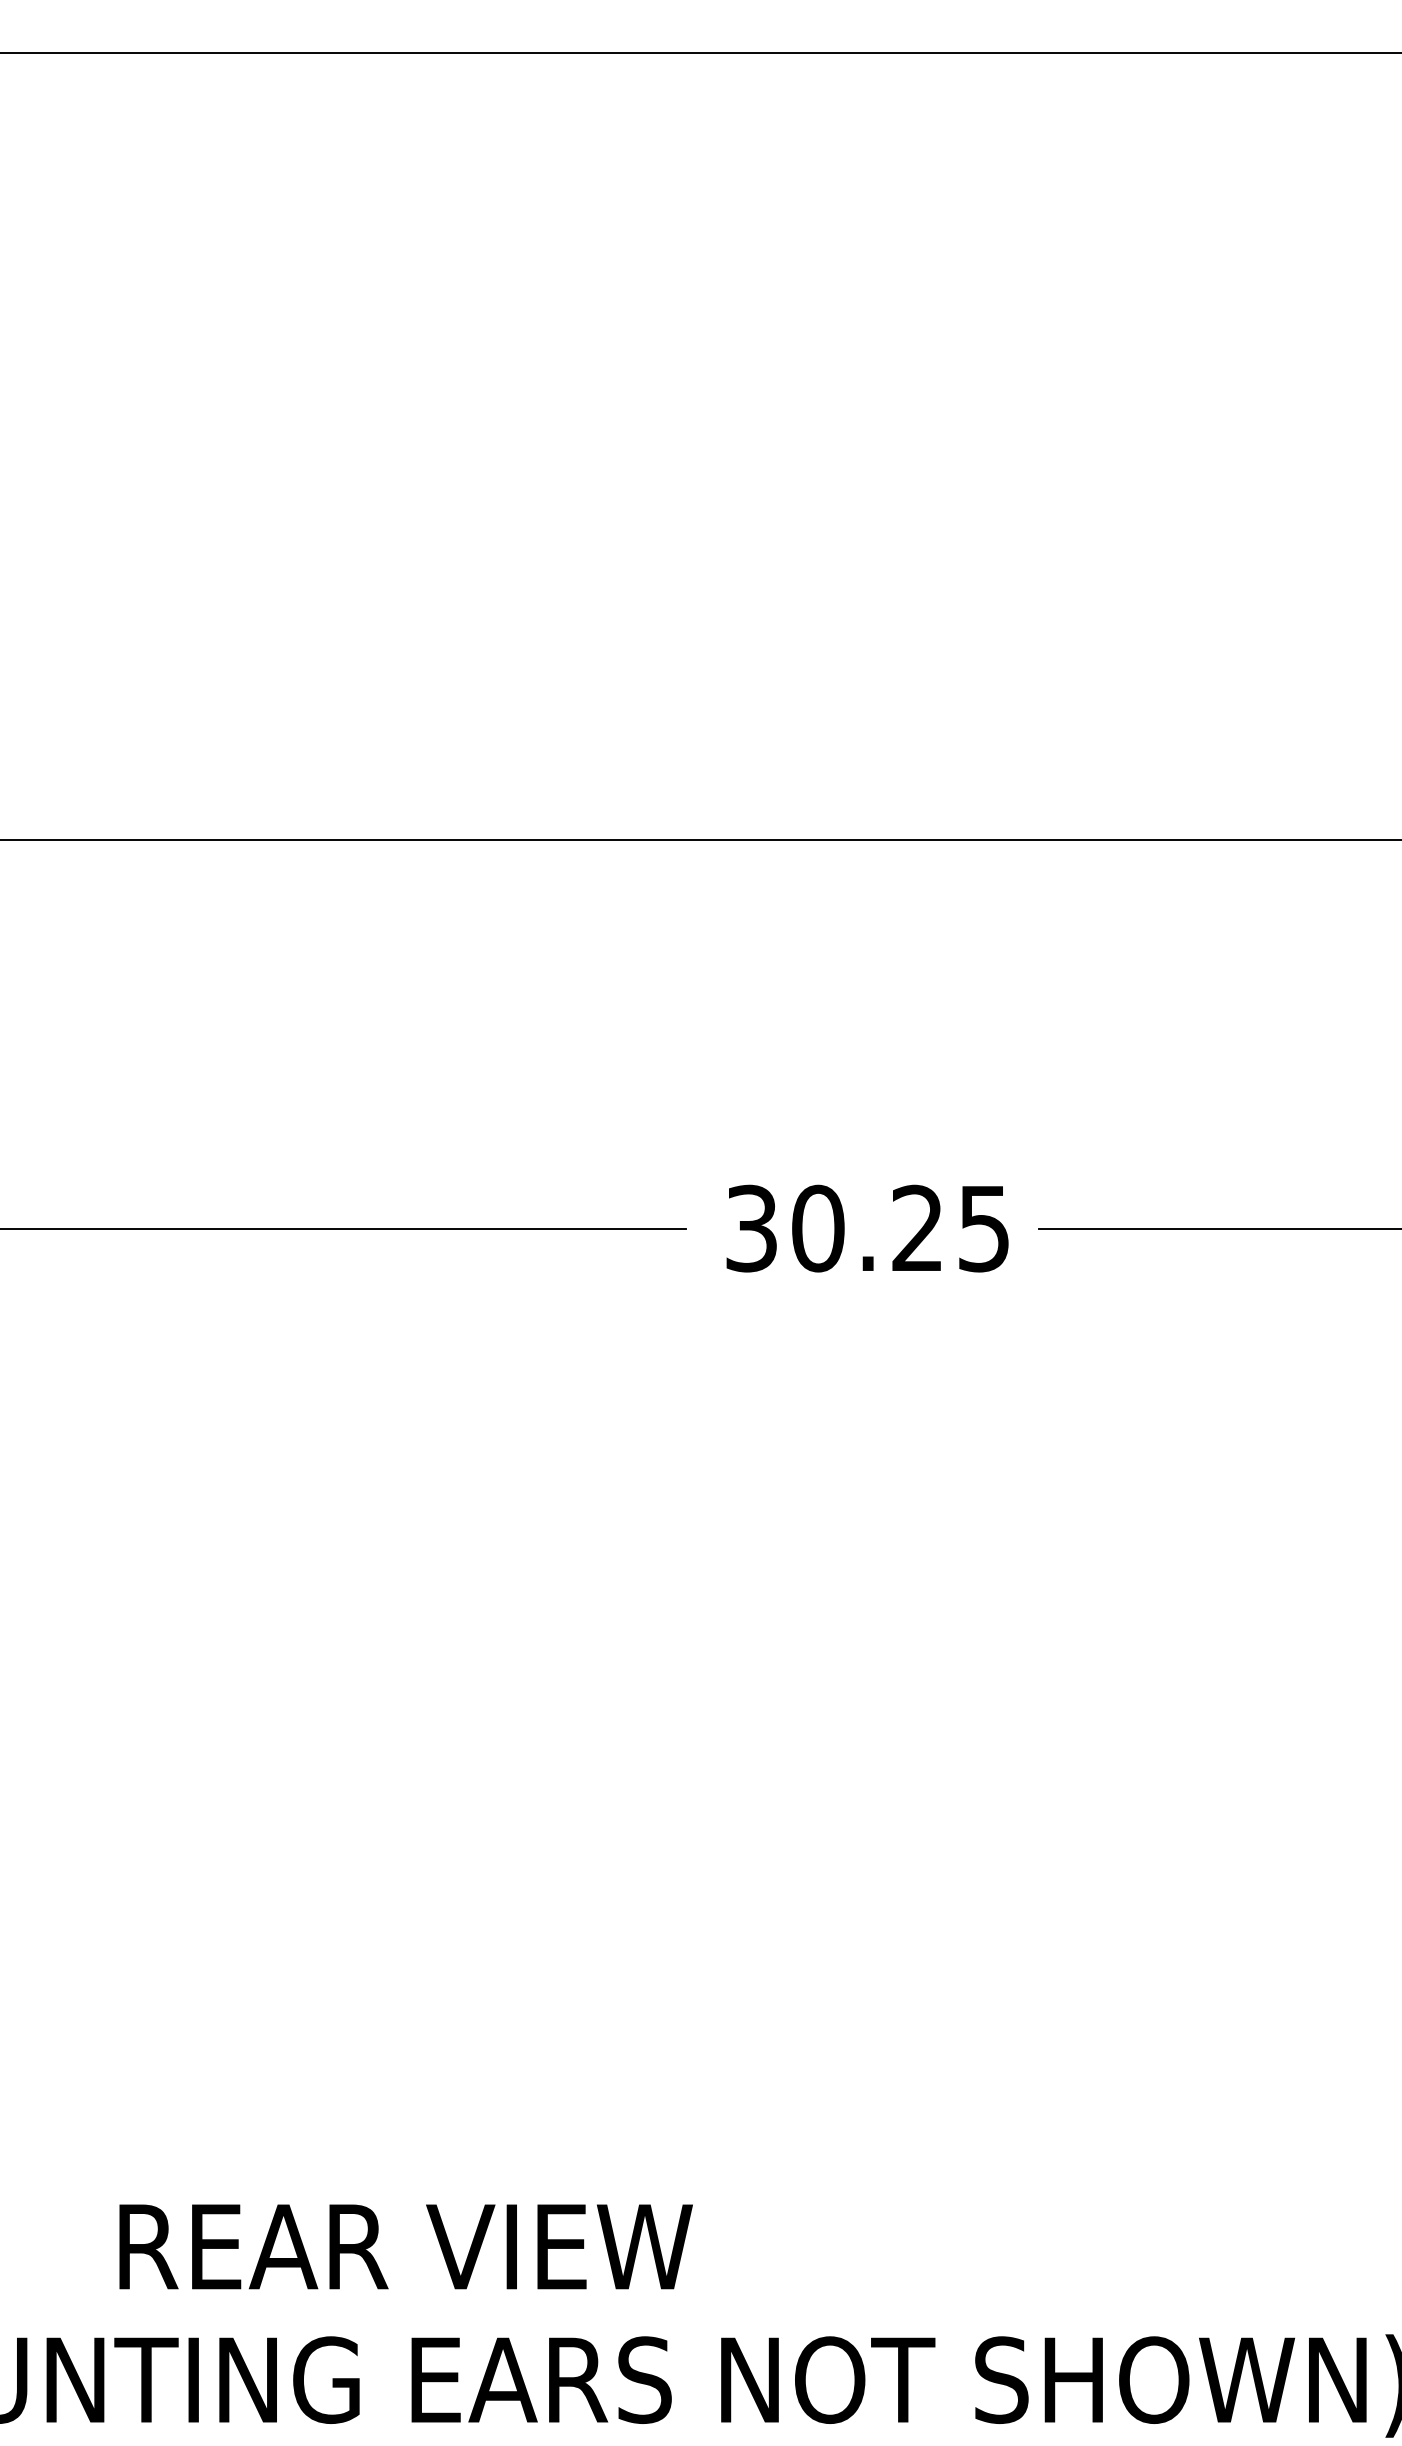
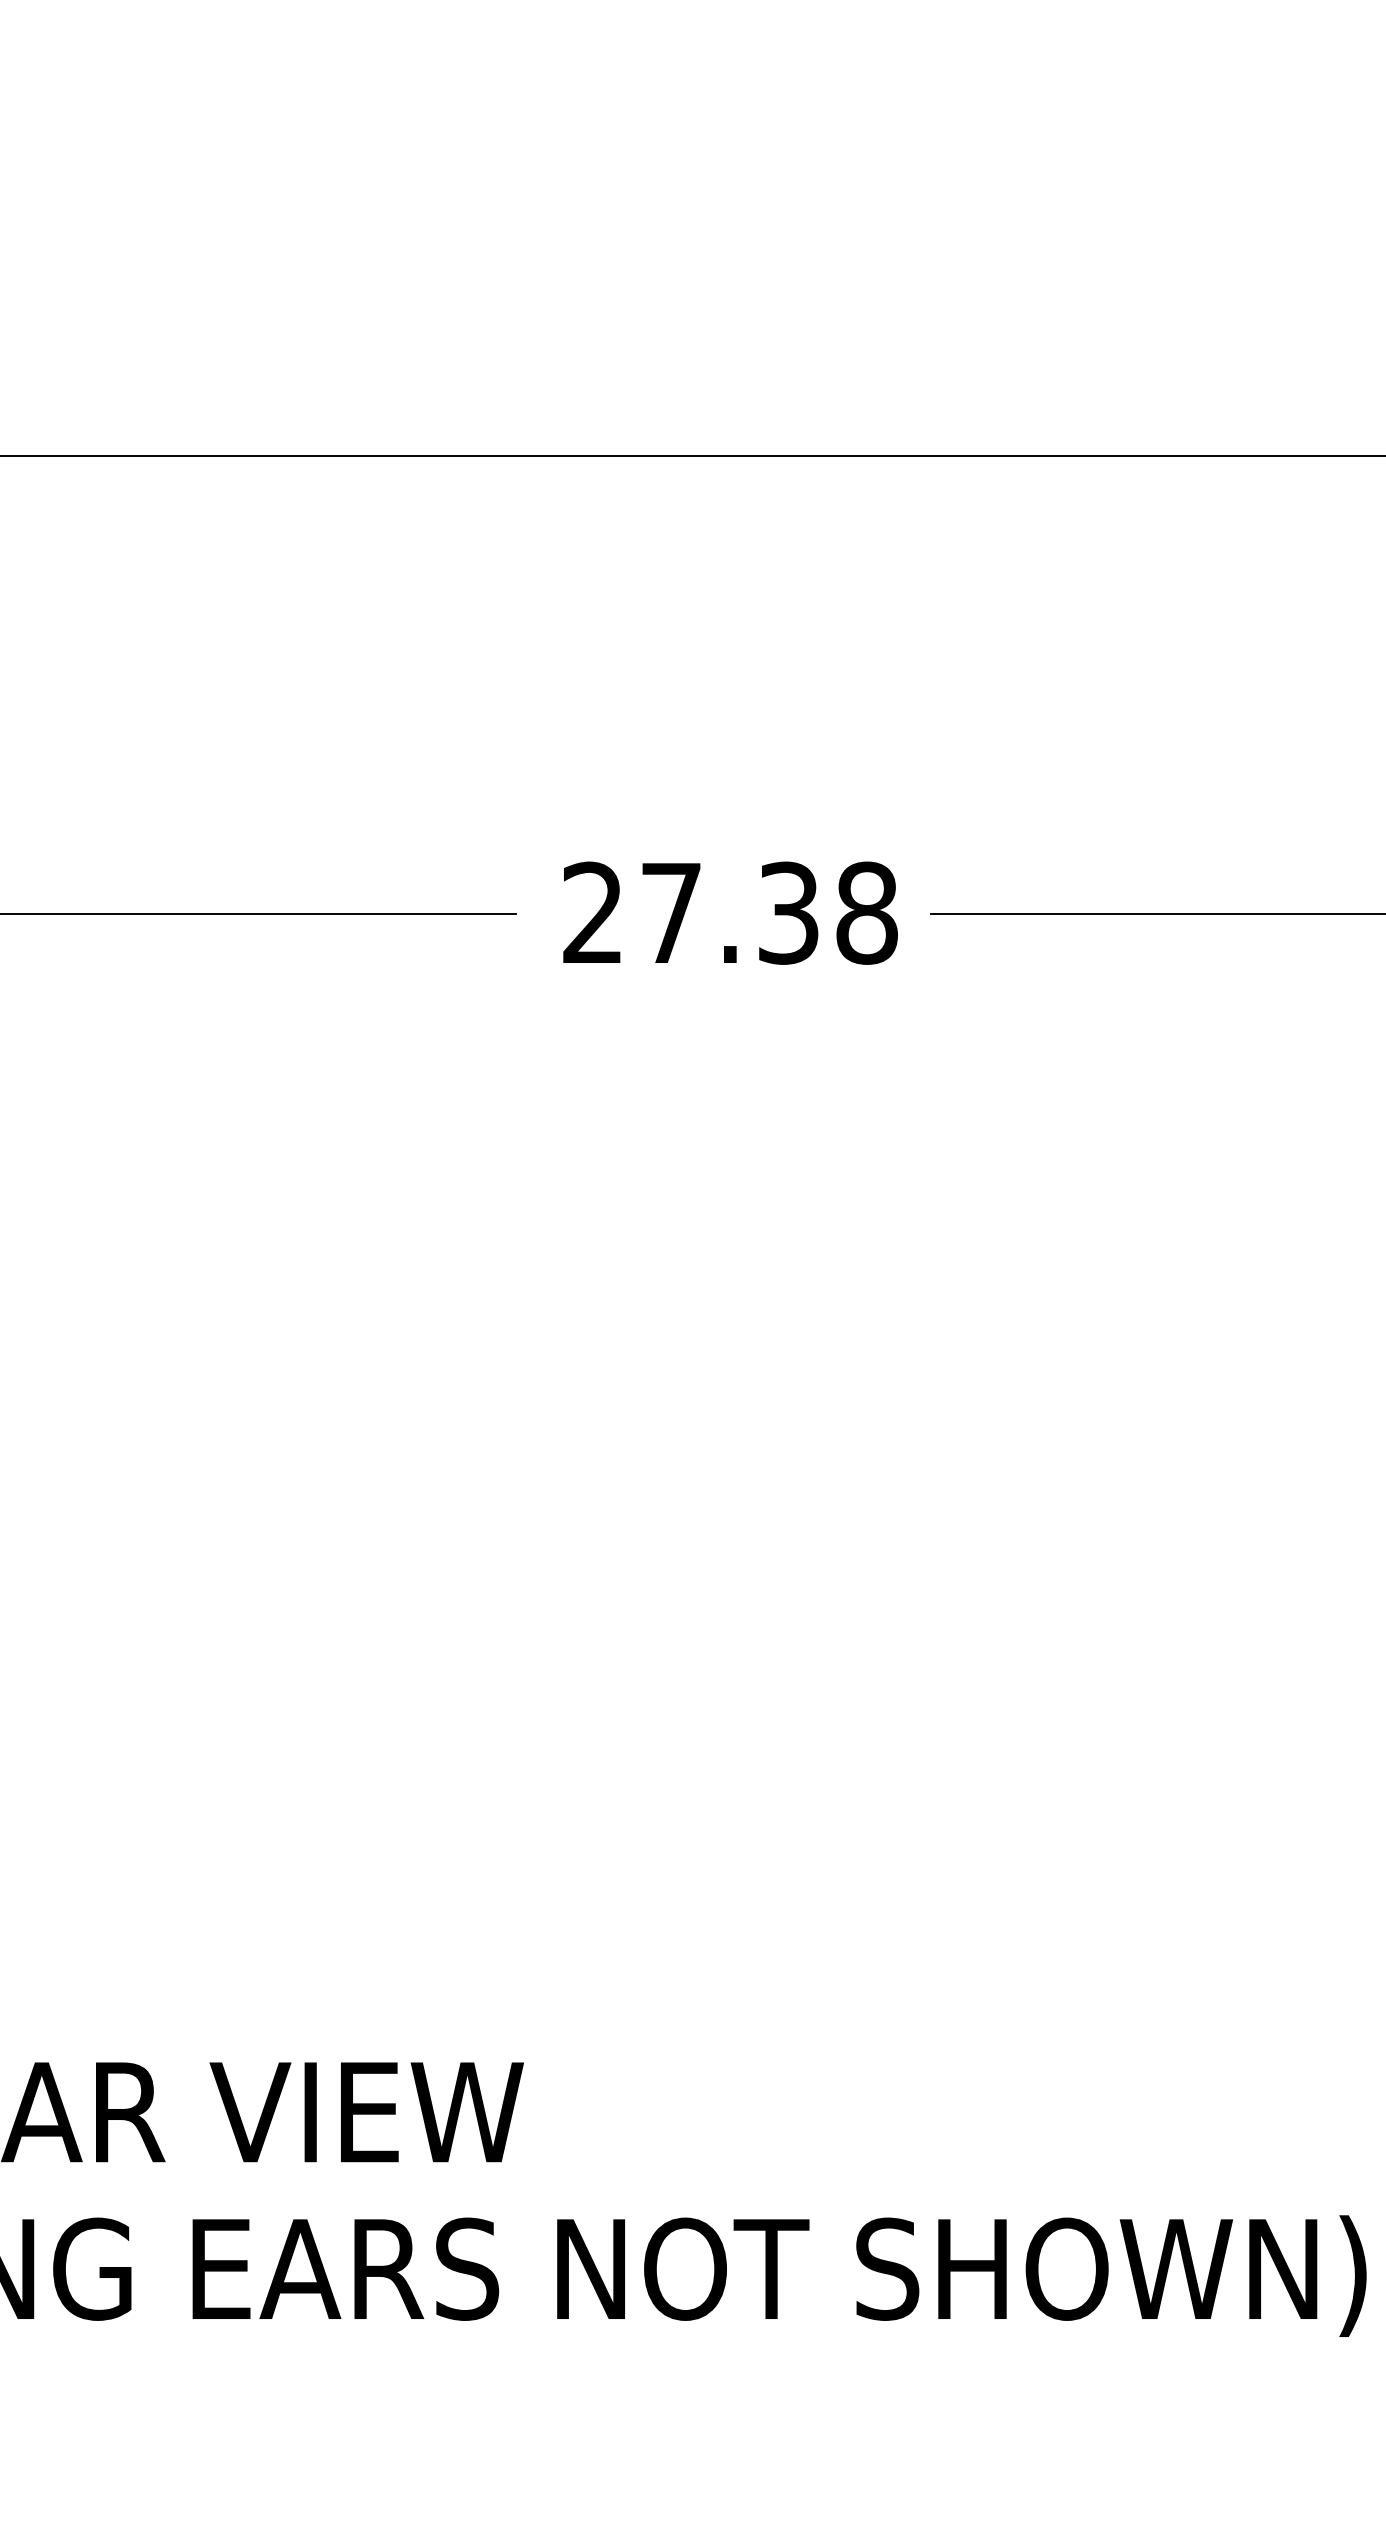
text: (868, 1228) -> (730, 913), 30.25 -> 27.38

